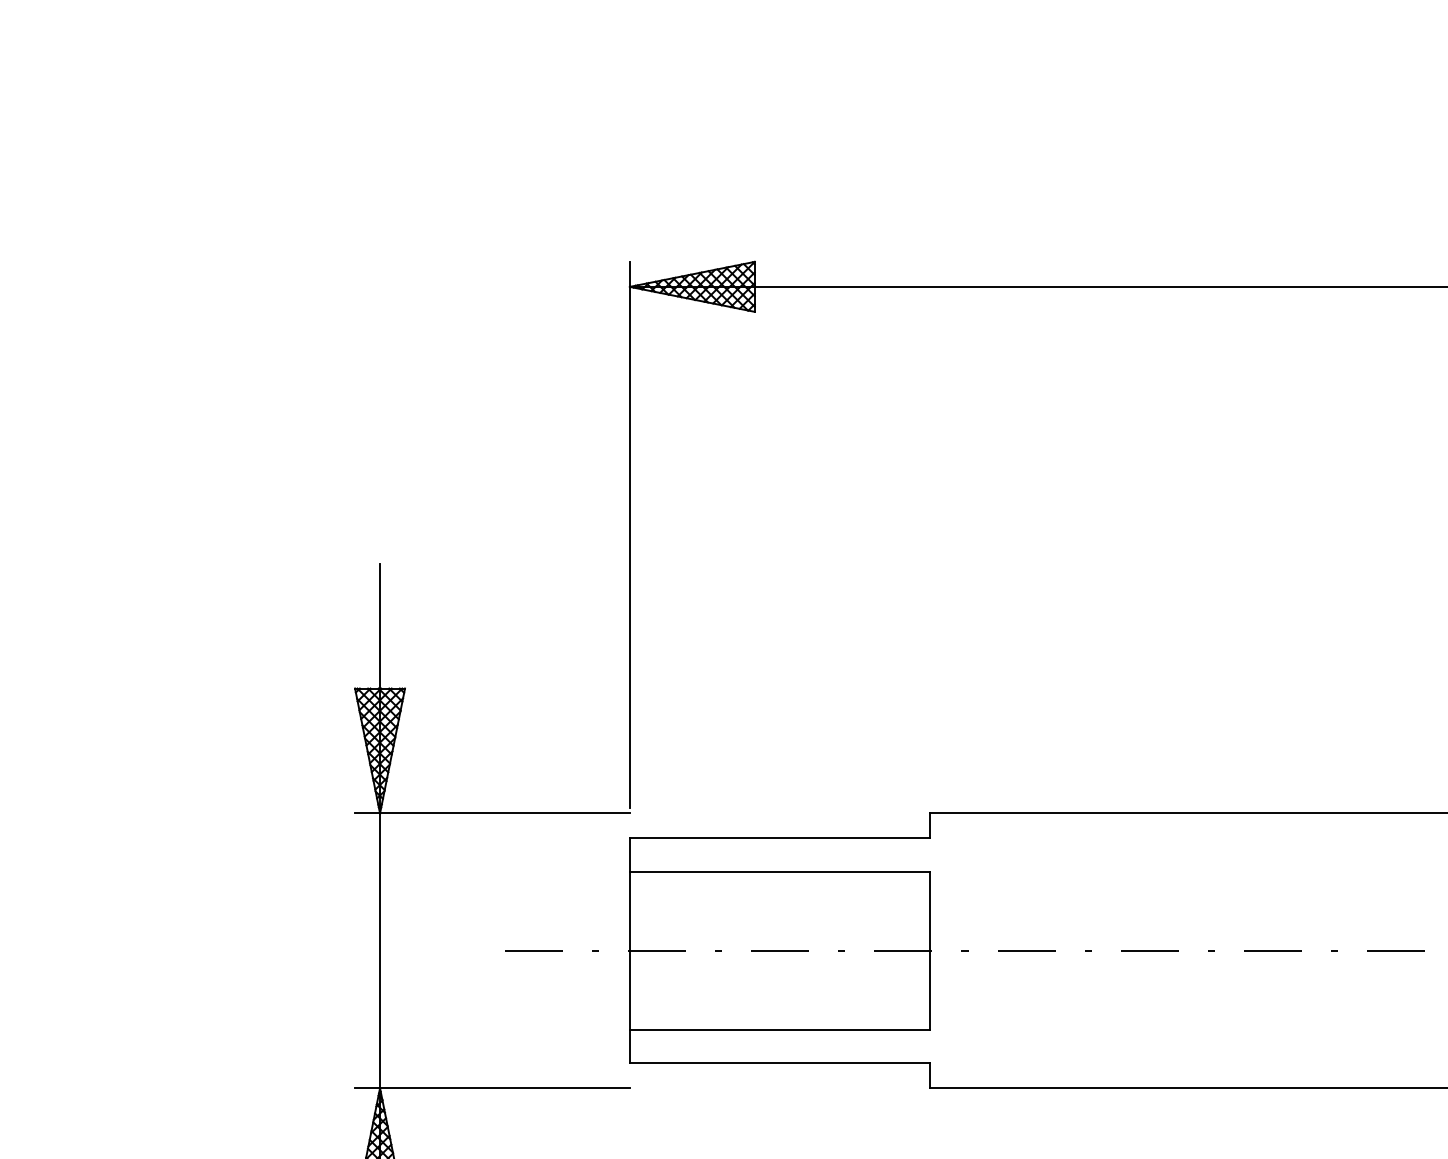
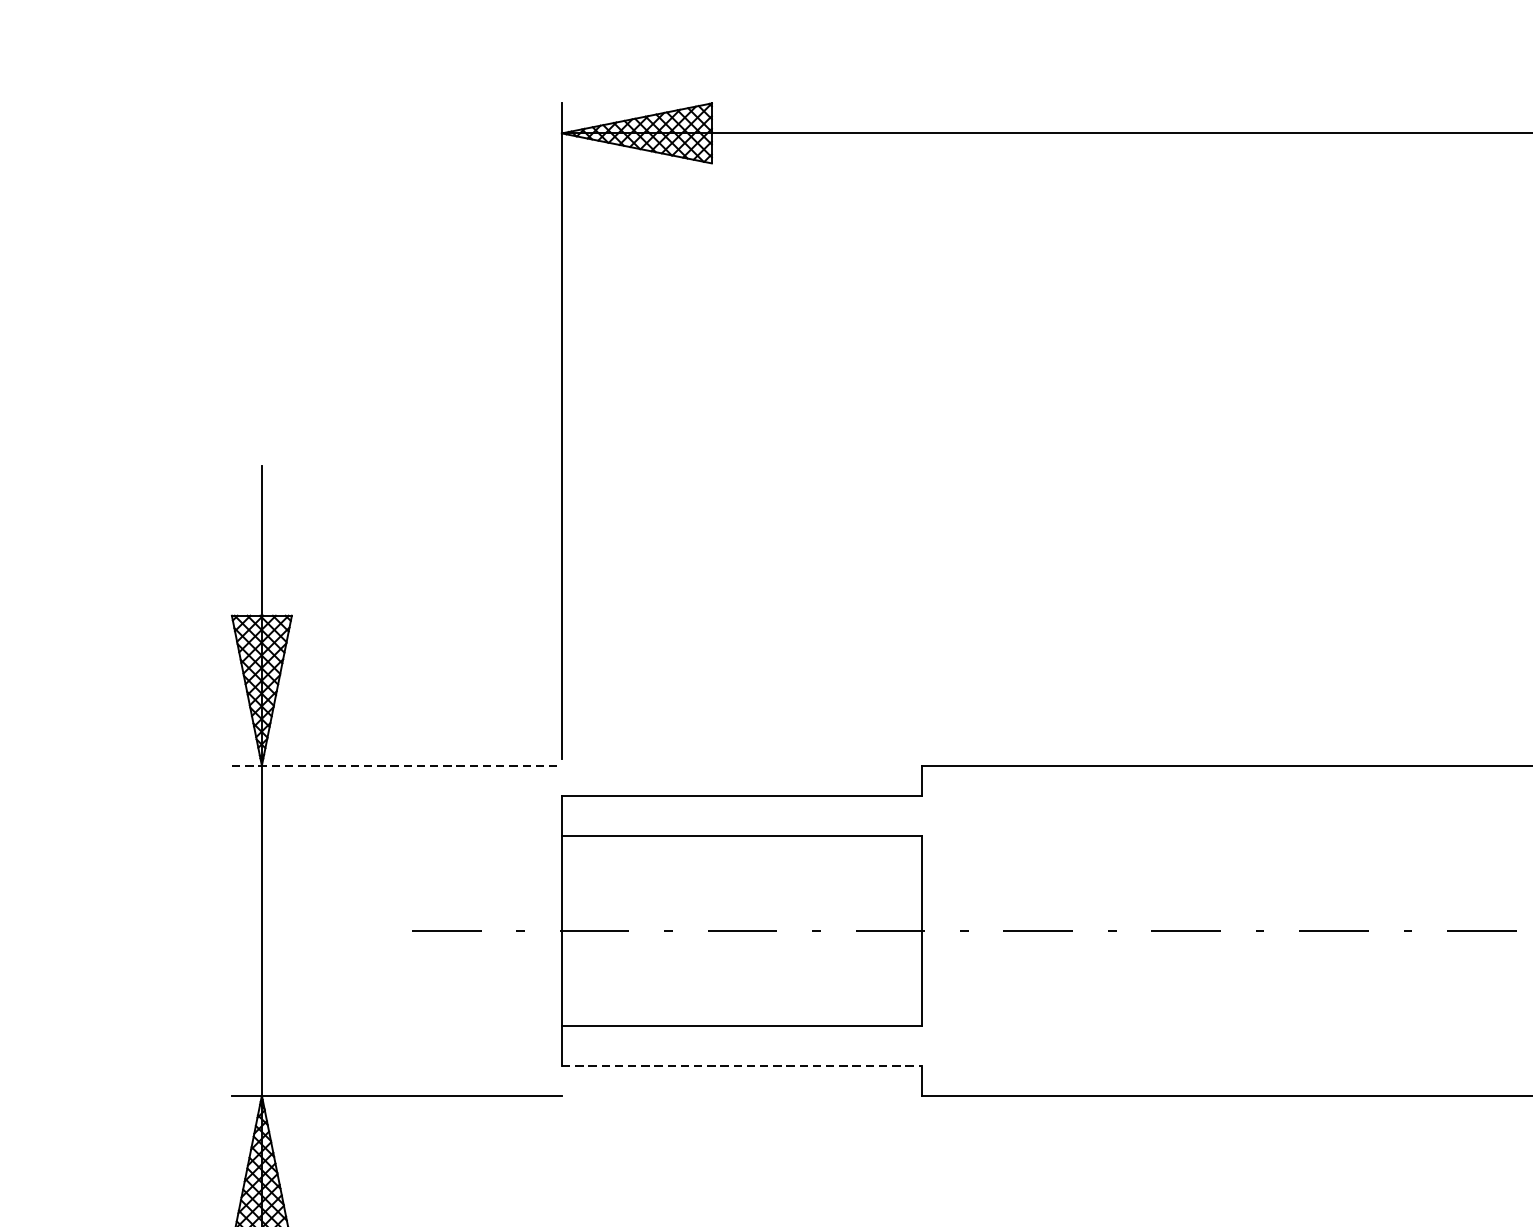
line: (492, 813) -> (396, 765), solid -> dashed
line: (779, 1063) -> (741, 1065), solid -> dashed

